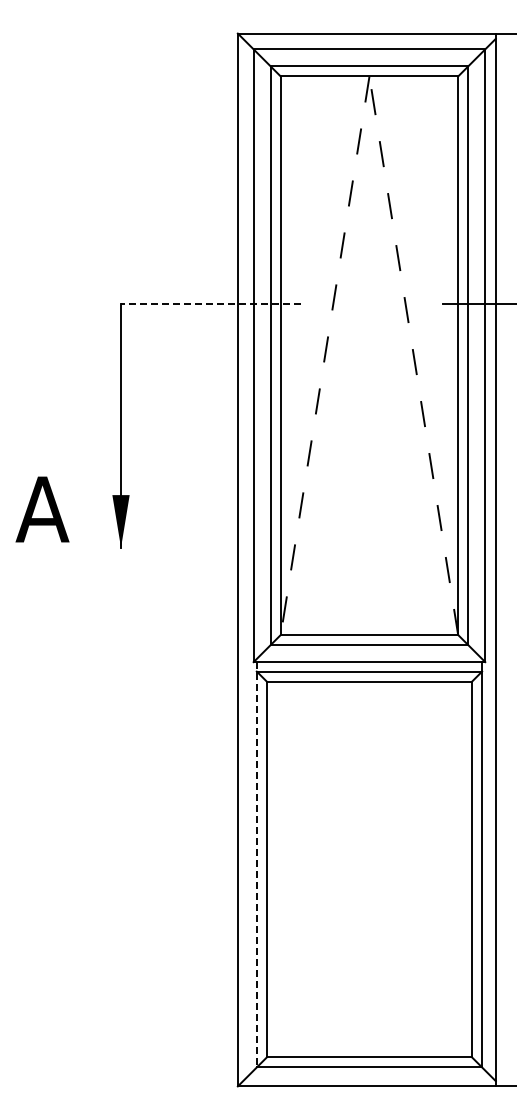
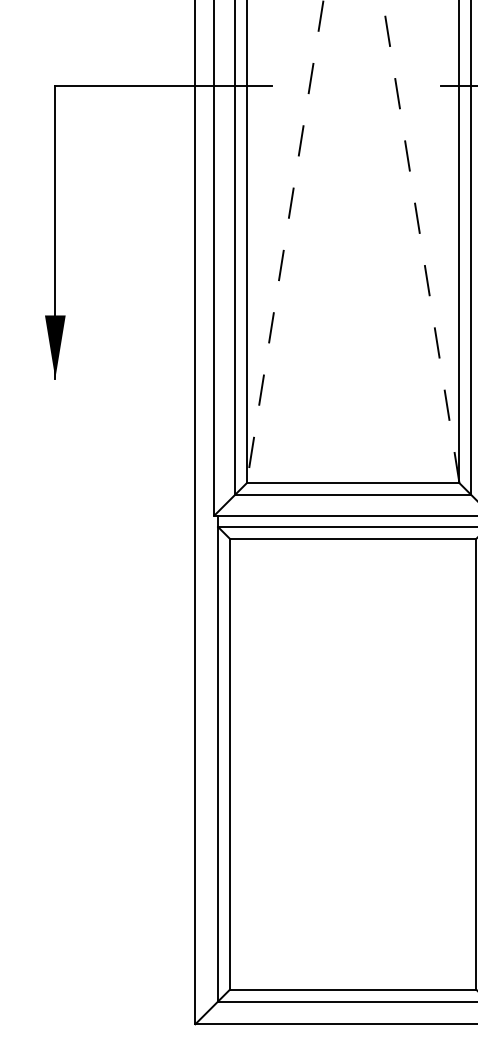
line: (210, 304) -> (162, 86), dashed -> solid
line: (256, 864) -> (217, 758), dashed -> solid

